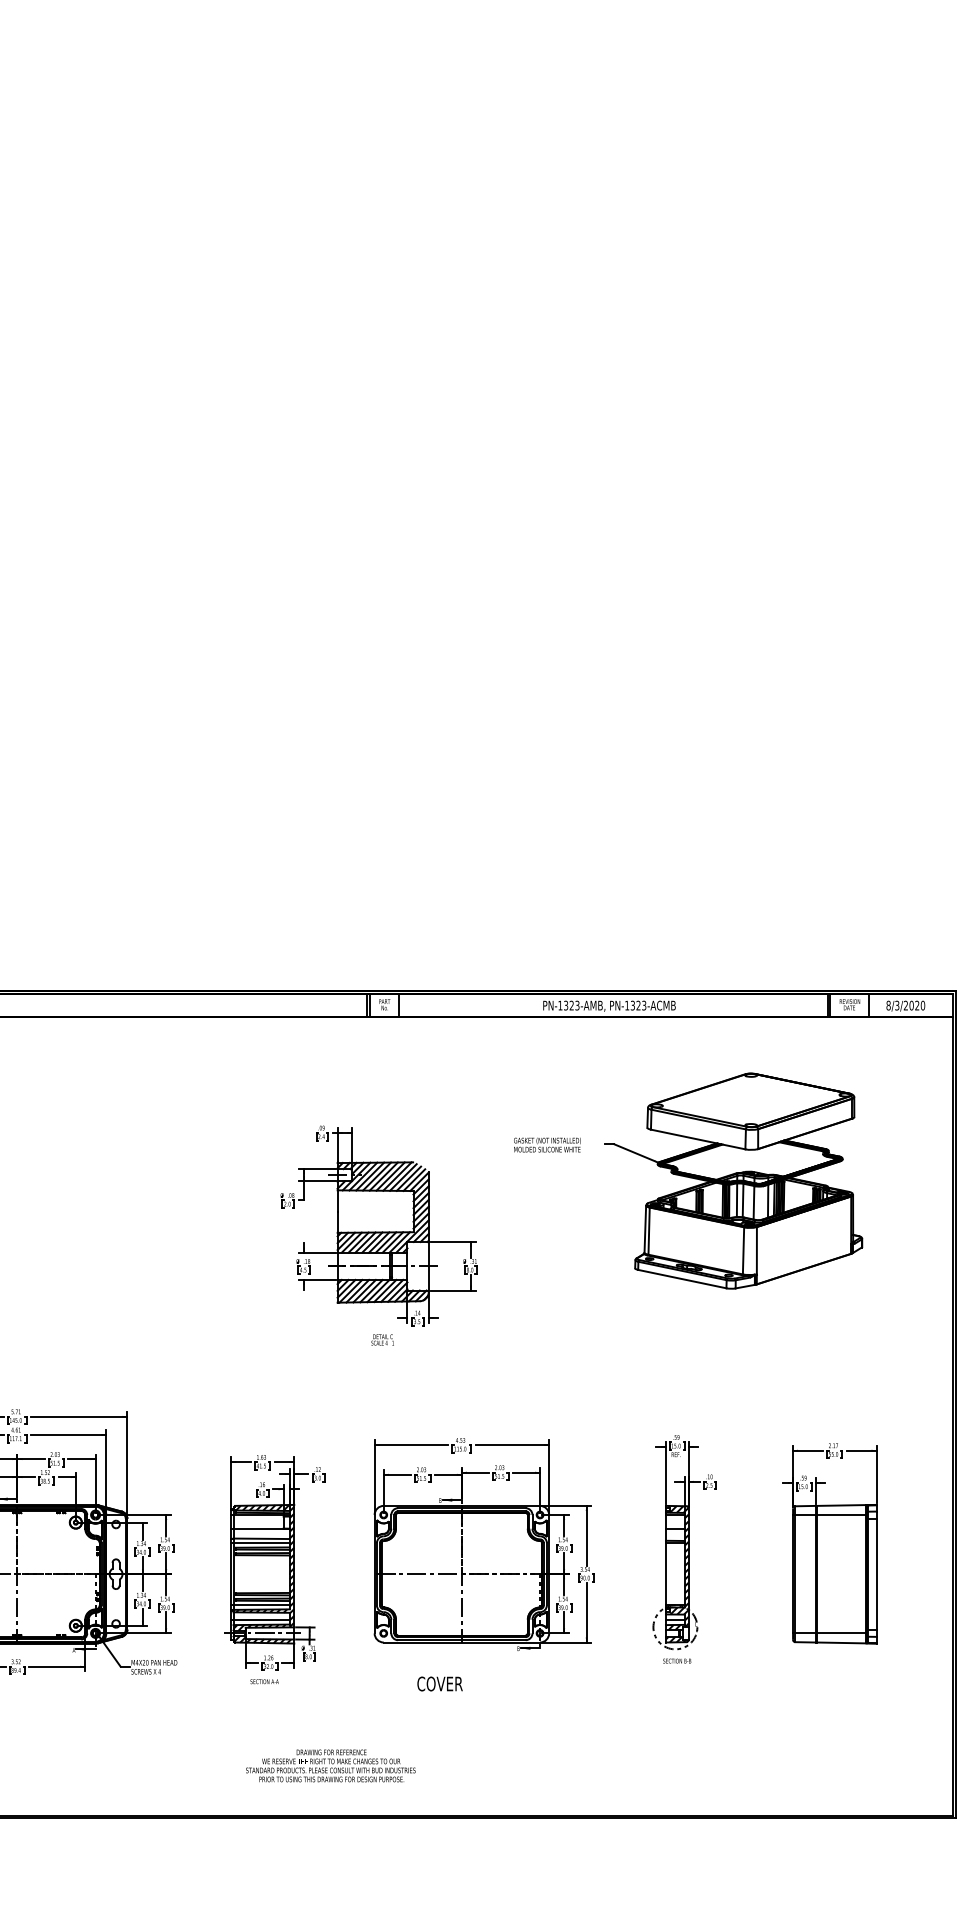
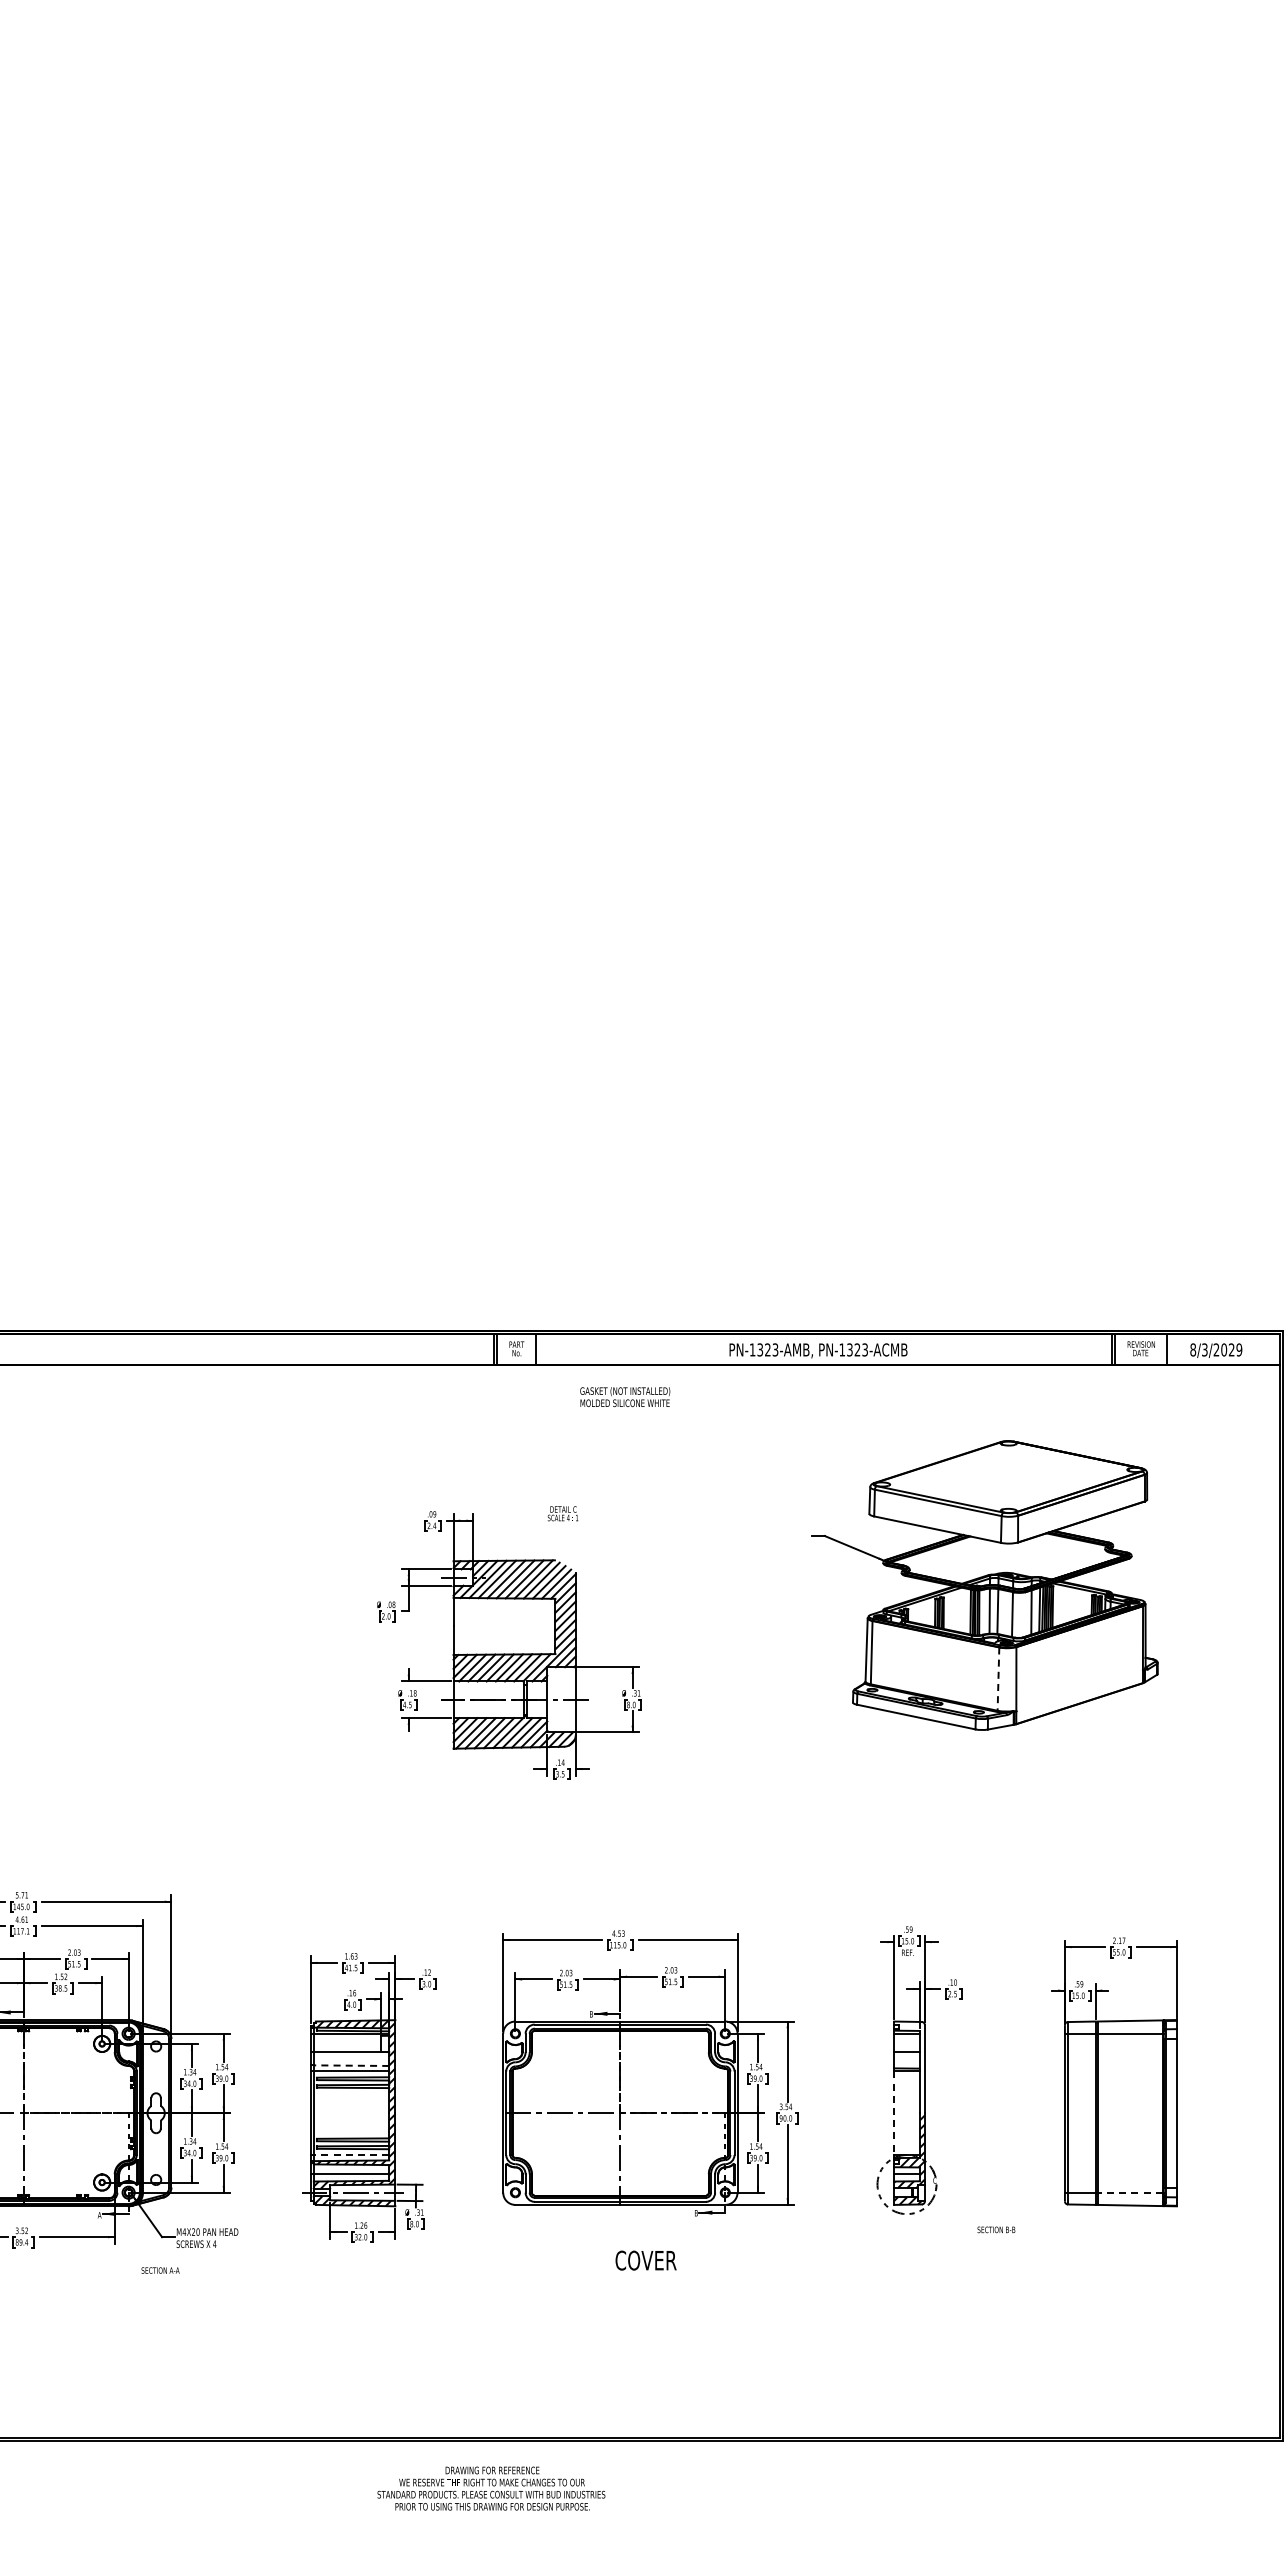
text: (923, 1005) -> (1239, 1349), 8/3/2020 -> 8/3/2029
text: (547, 1145) -> (625, 1397), moved
line: (743, 1251) -> (998, 1679), solid -> dashed
text: (382, 1339) -> (562, 1513), moved
line: (261, 1538) -> (351, 2065), solid -> dashed
hatch: (678, 1539) -> (910, 2066), removed
line: (666, 1574) -> (894, 2113), solid -> dashed
line: (261, 1605) -> (351, 2155), solid -> dashed
line: (841, 1633) -> (1130, 2192), solid -> dashed
text: (677, 1660) -> (996, 2229), moved
text: (264, 1681) -> (160, 2270), moved
text: (439, 1683) -> (645, 2260), moved
text: (330, 1765) -> (491, 2488), moved

